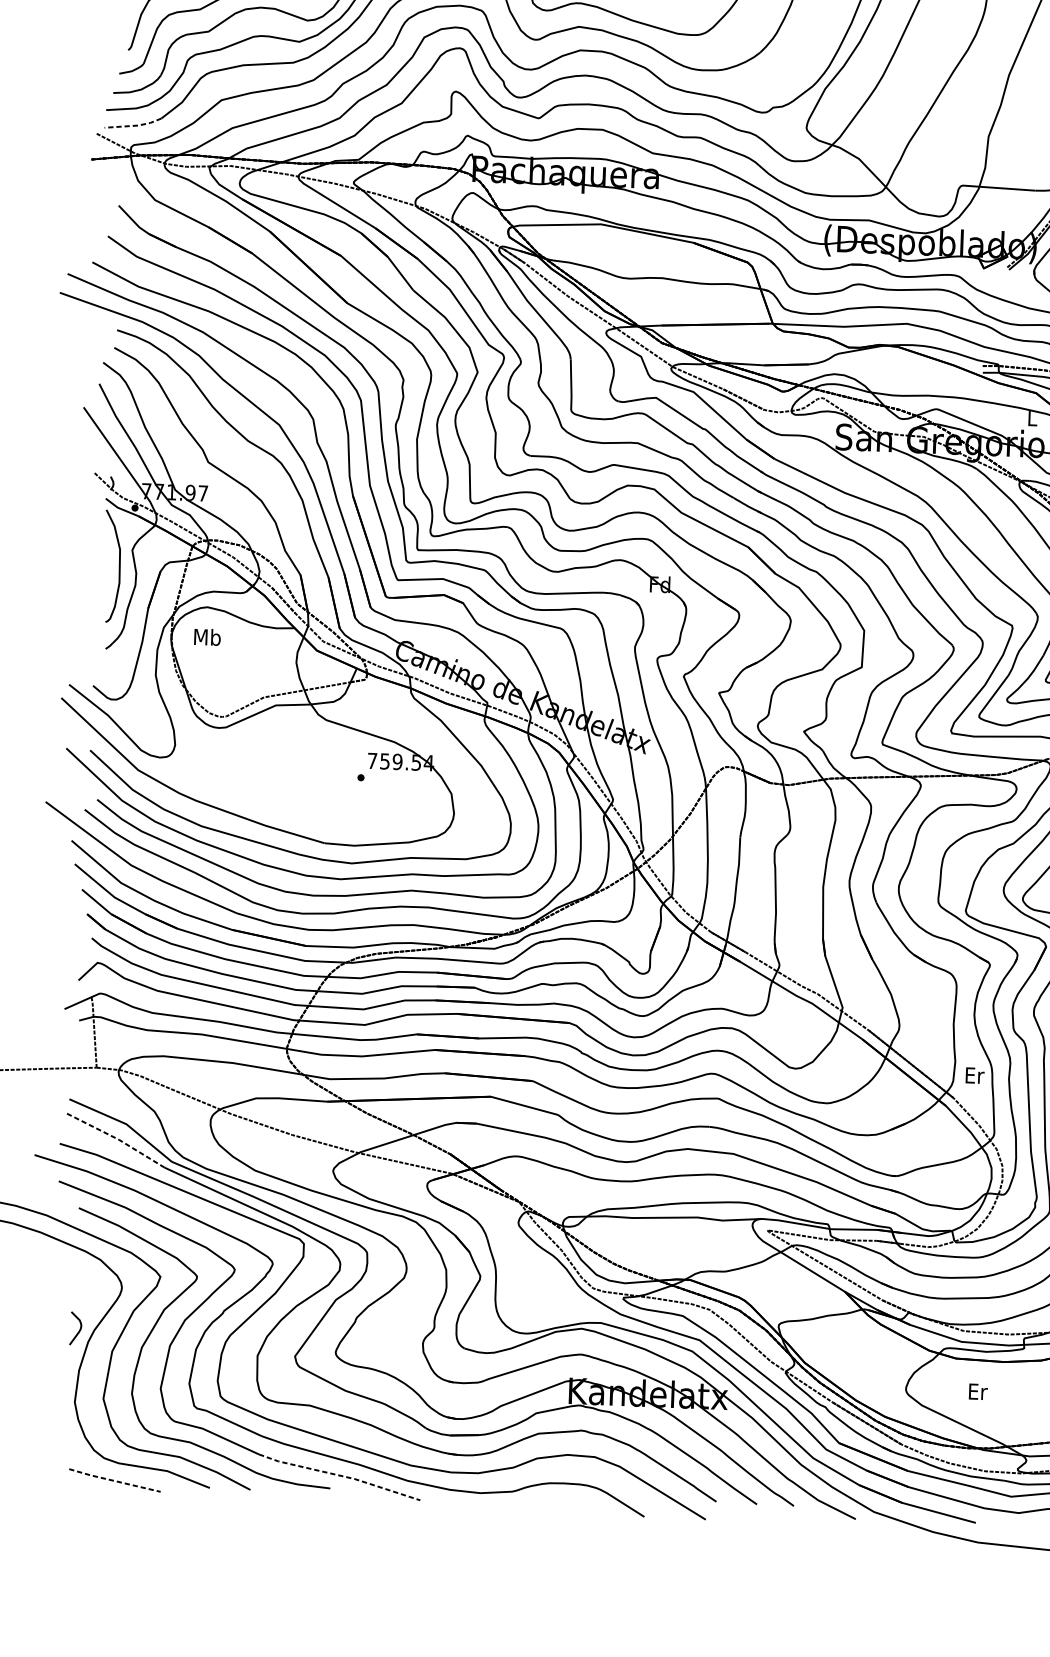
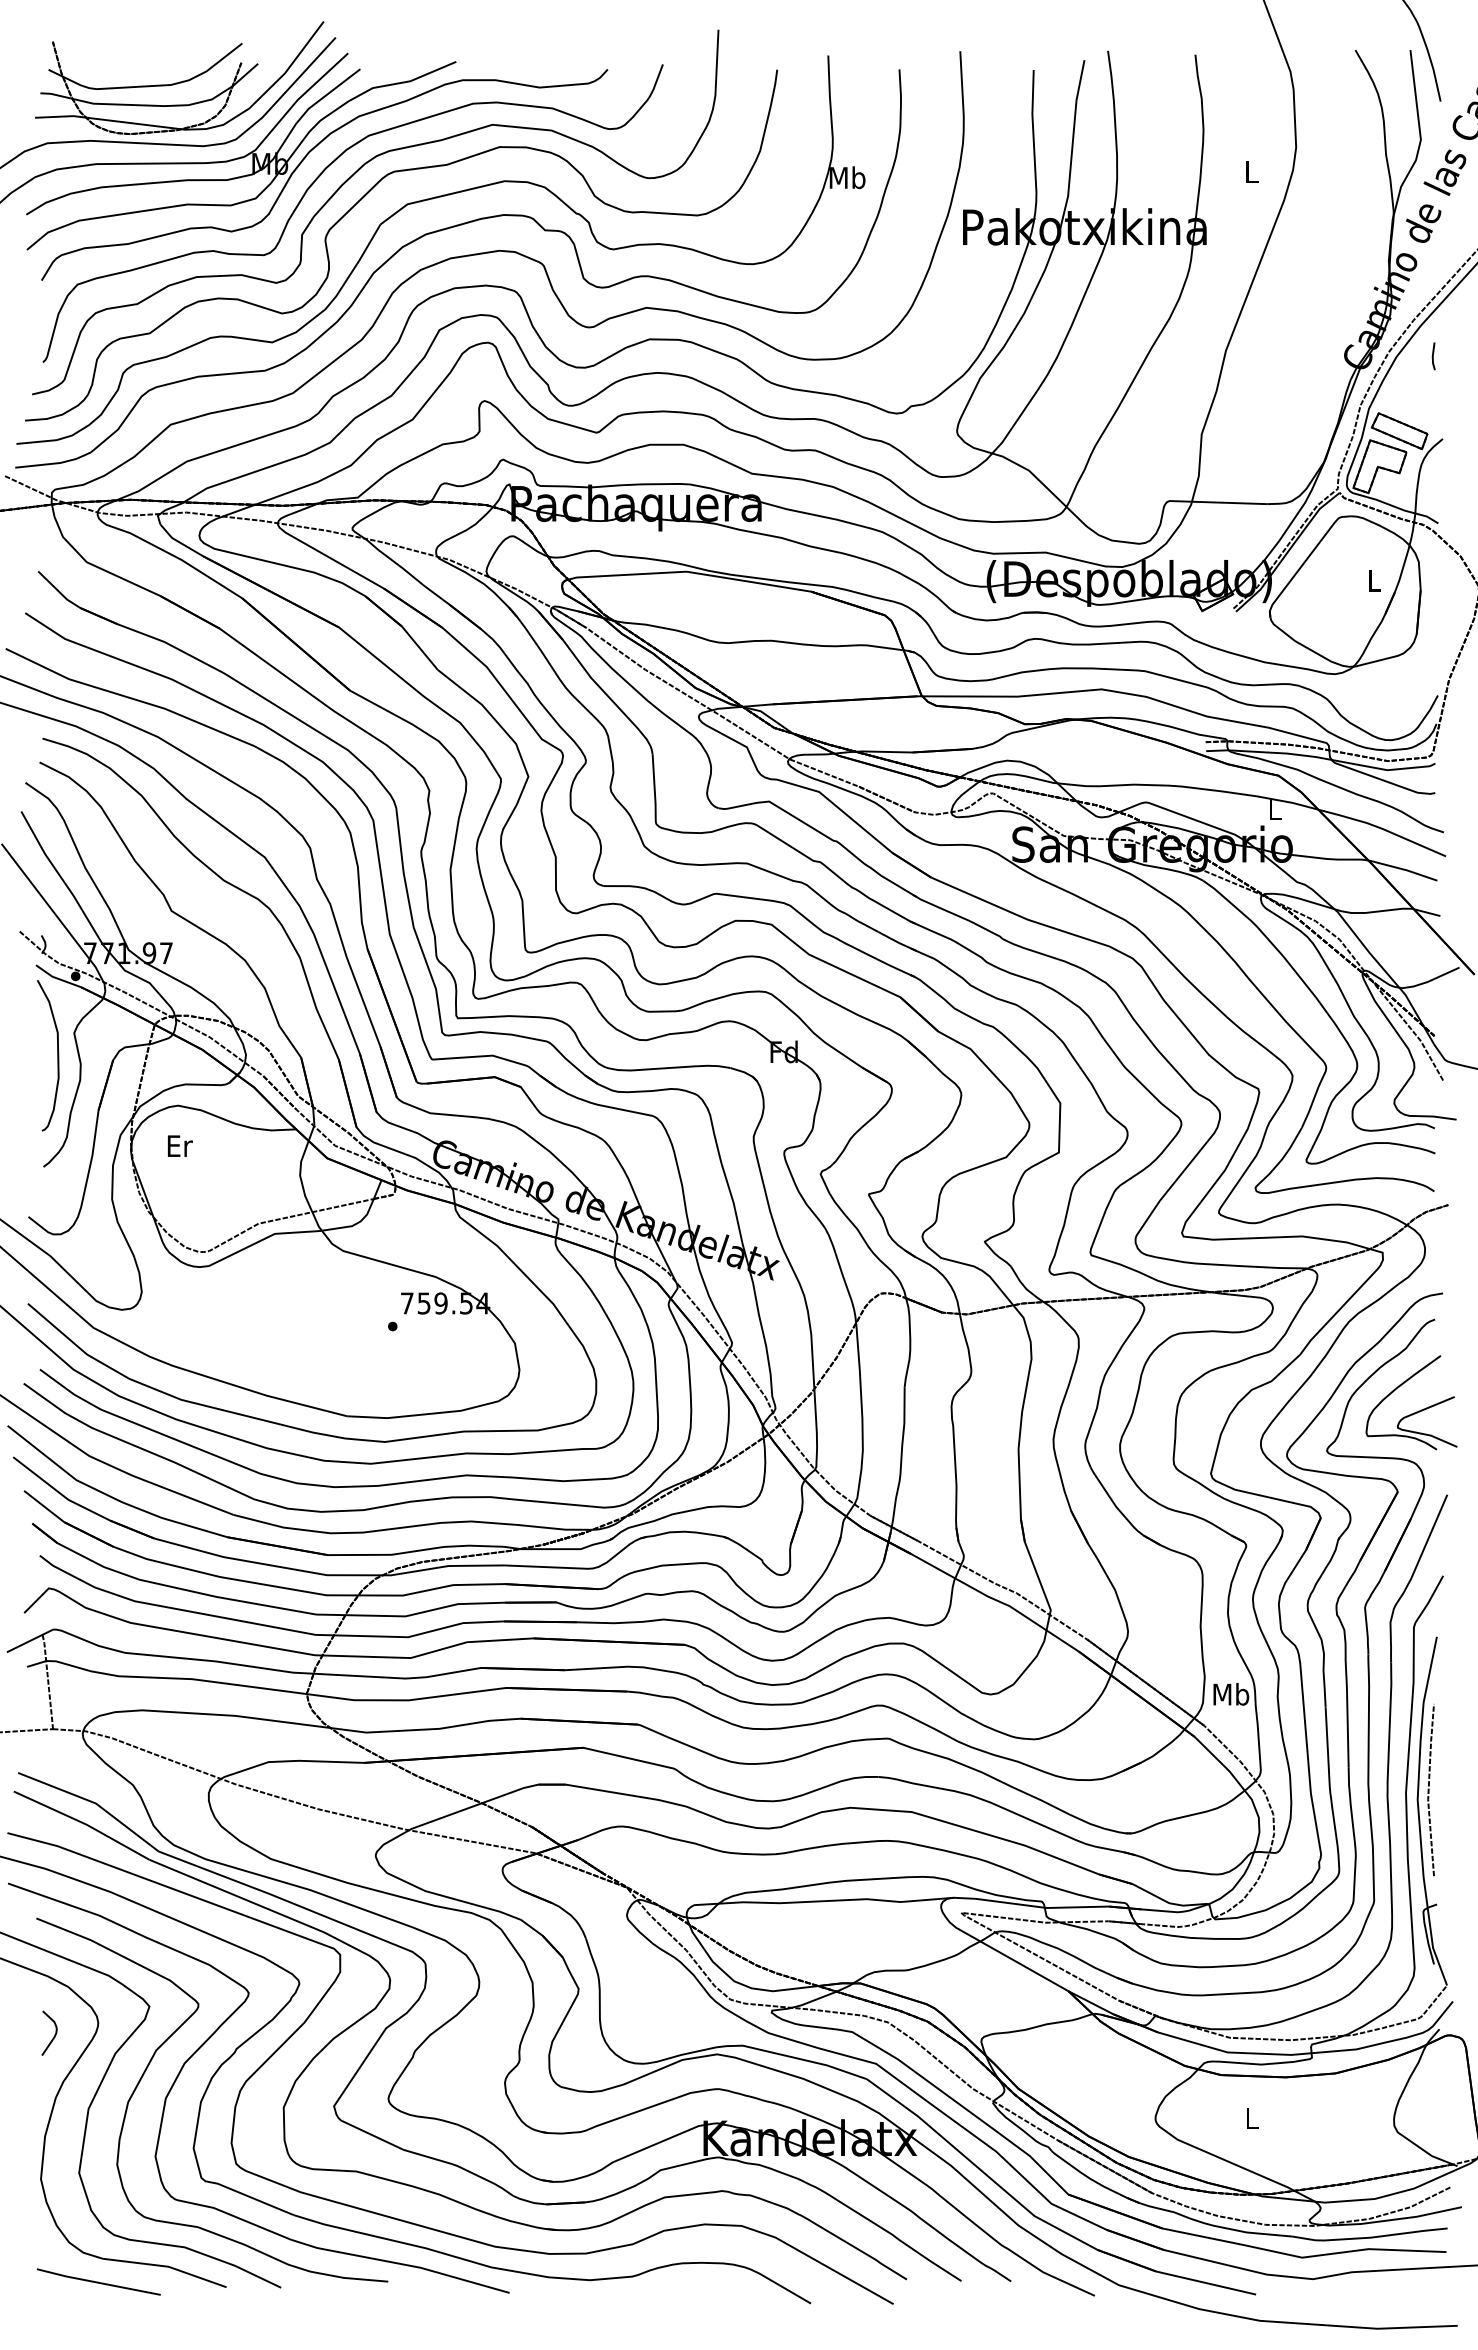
line: (133, 125) -> (54, 463), dashed -> solid
text: (207, 636) -> (179, 1145), Mb -> Er
text: (974, 1075) -> (1231, 1694), Er -> Mb
line: (116, 1138) -> (83, 1823), dashed -> solid
curve: (79, 1329) -> (54, 2034), moved
text: (978, 1391) -> (1252, 2118), Er -> L
line: (340, 1476) -> (401, 2264), dashed -> solid
line: (114, 1480) -> (98, 2282), dashed -> solid

